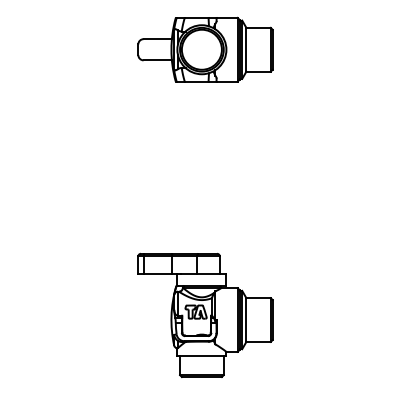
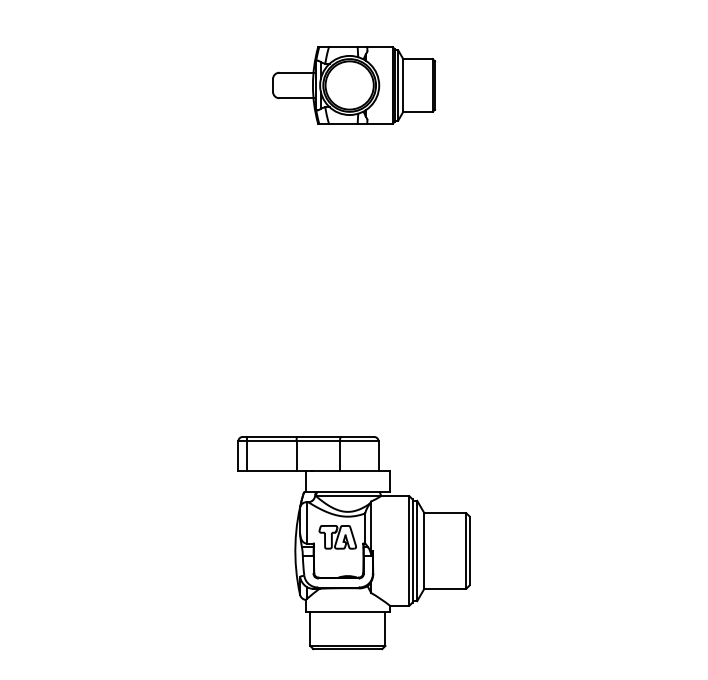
part: (205, 49) -> (354, 85), size x0.7

